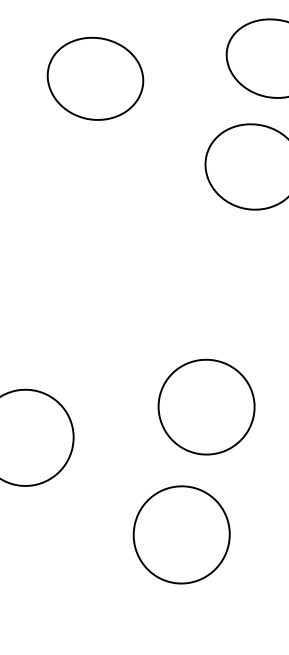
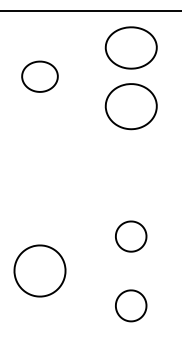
part: (94, 78) -> (39, 76), size x0.7
part: (205, 406) -> (130, 236), size x0.6
part: (180, 534) -> (130, 305), size x0.6

